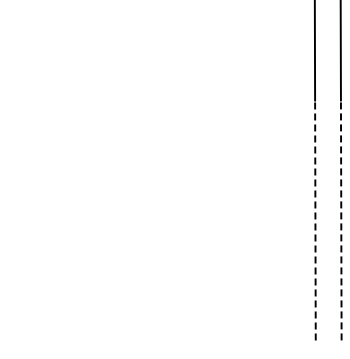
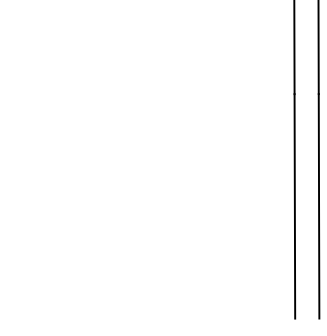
line: (315, 220) -> (294, 206), dashed -> solid
line: (341, 220) -> (319, 206), dashed -> solid

